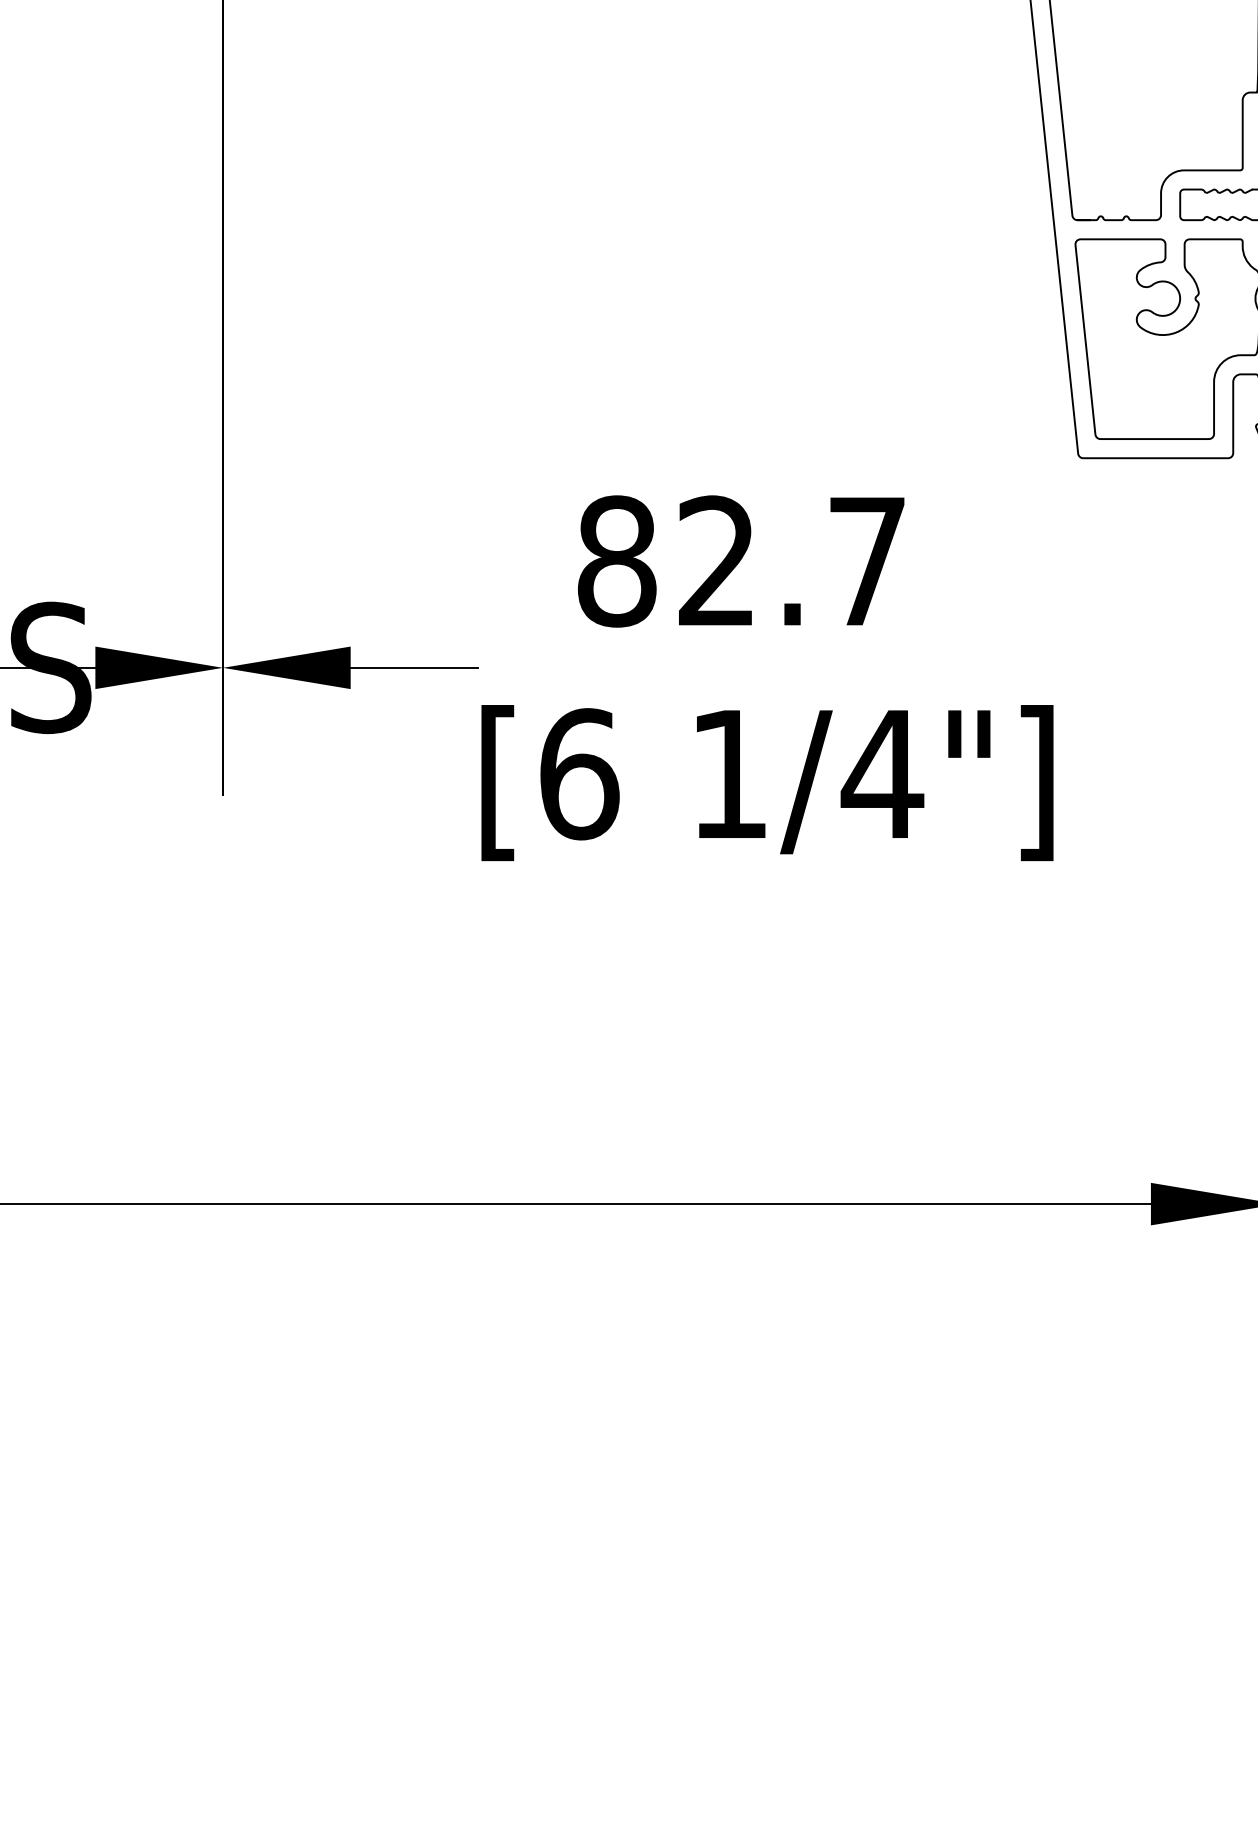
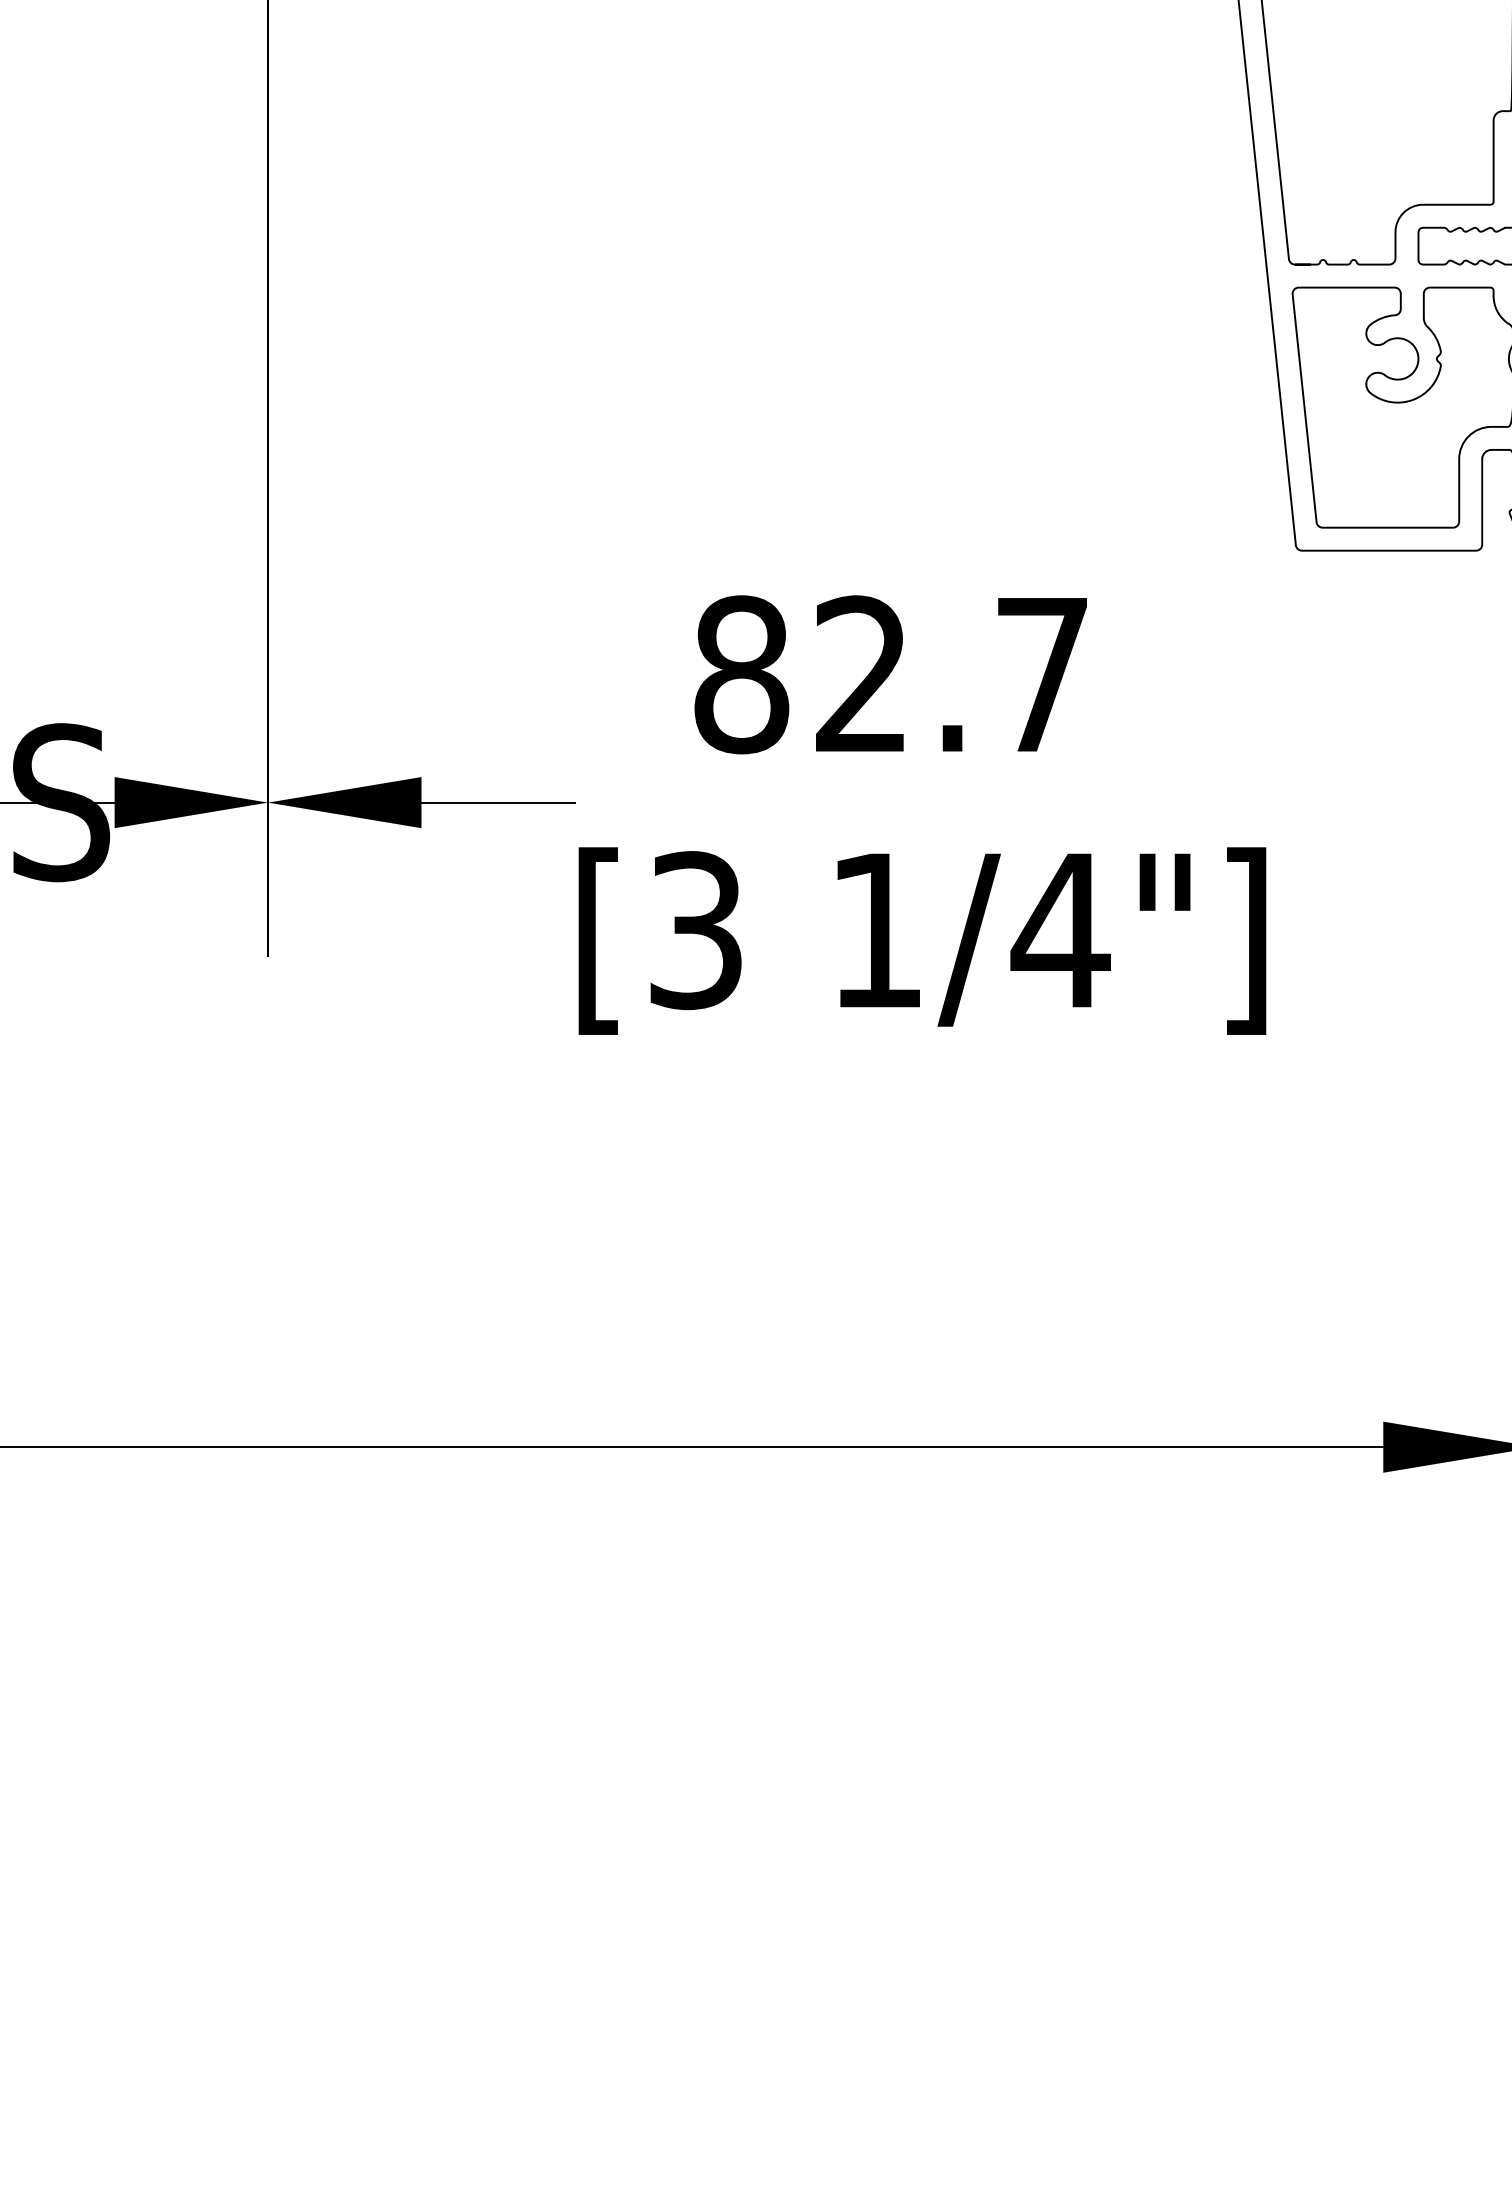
text: (579, 774) -> (696, 930), [6 -> [3

